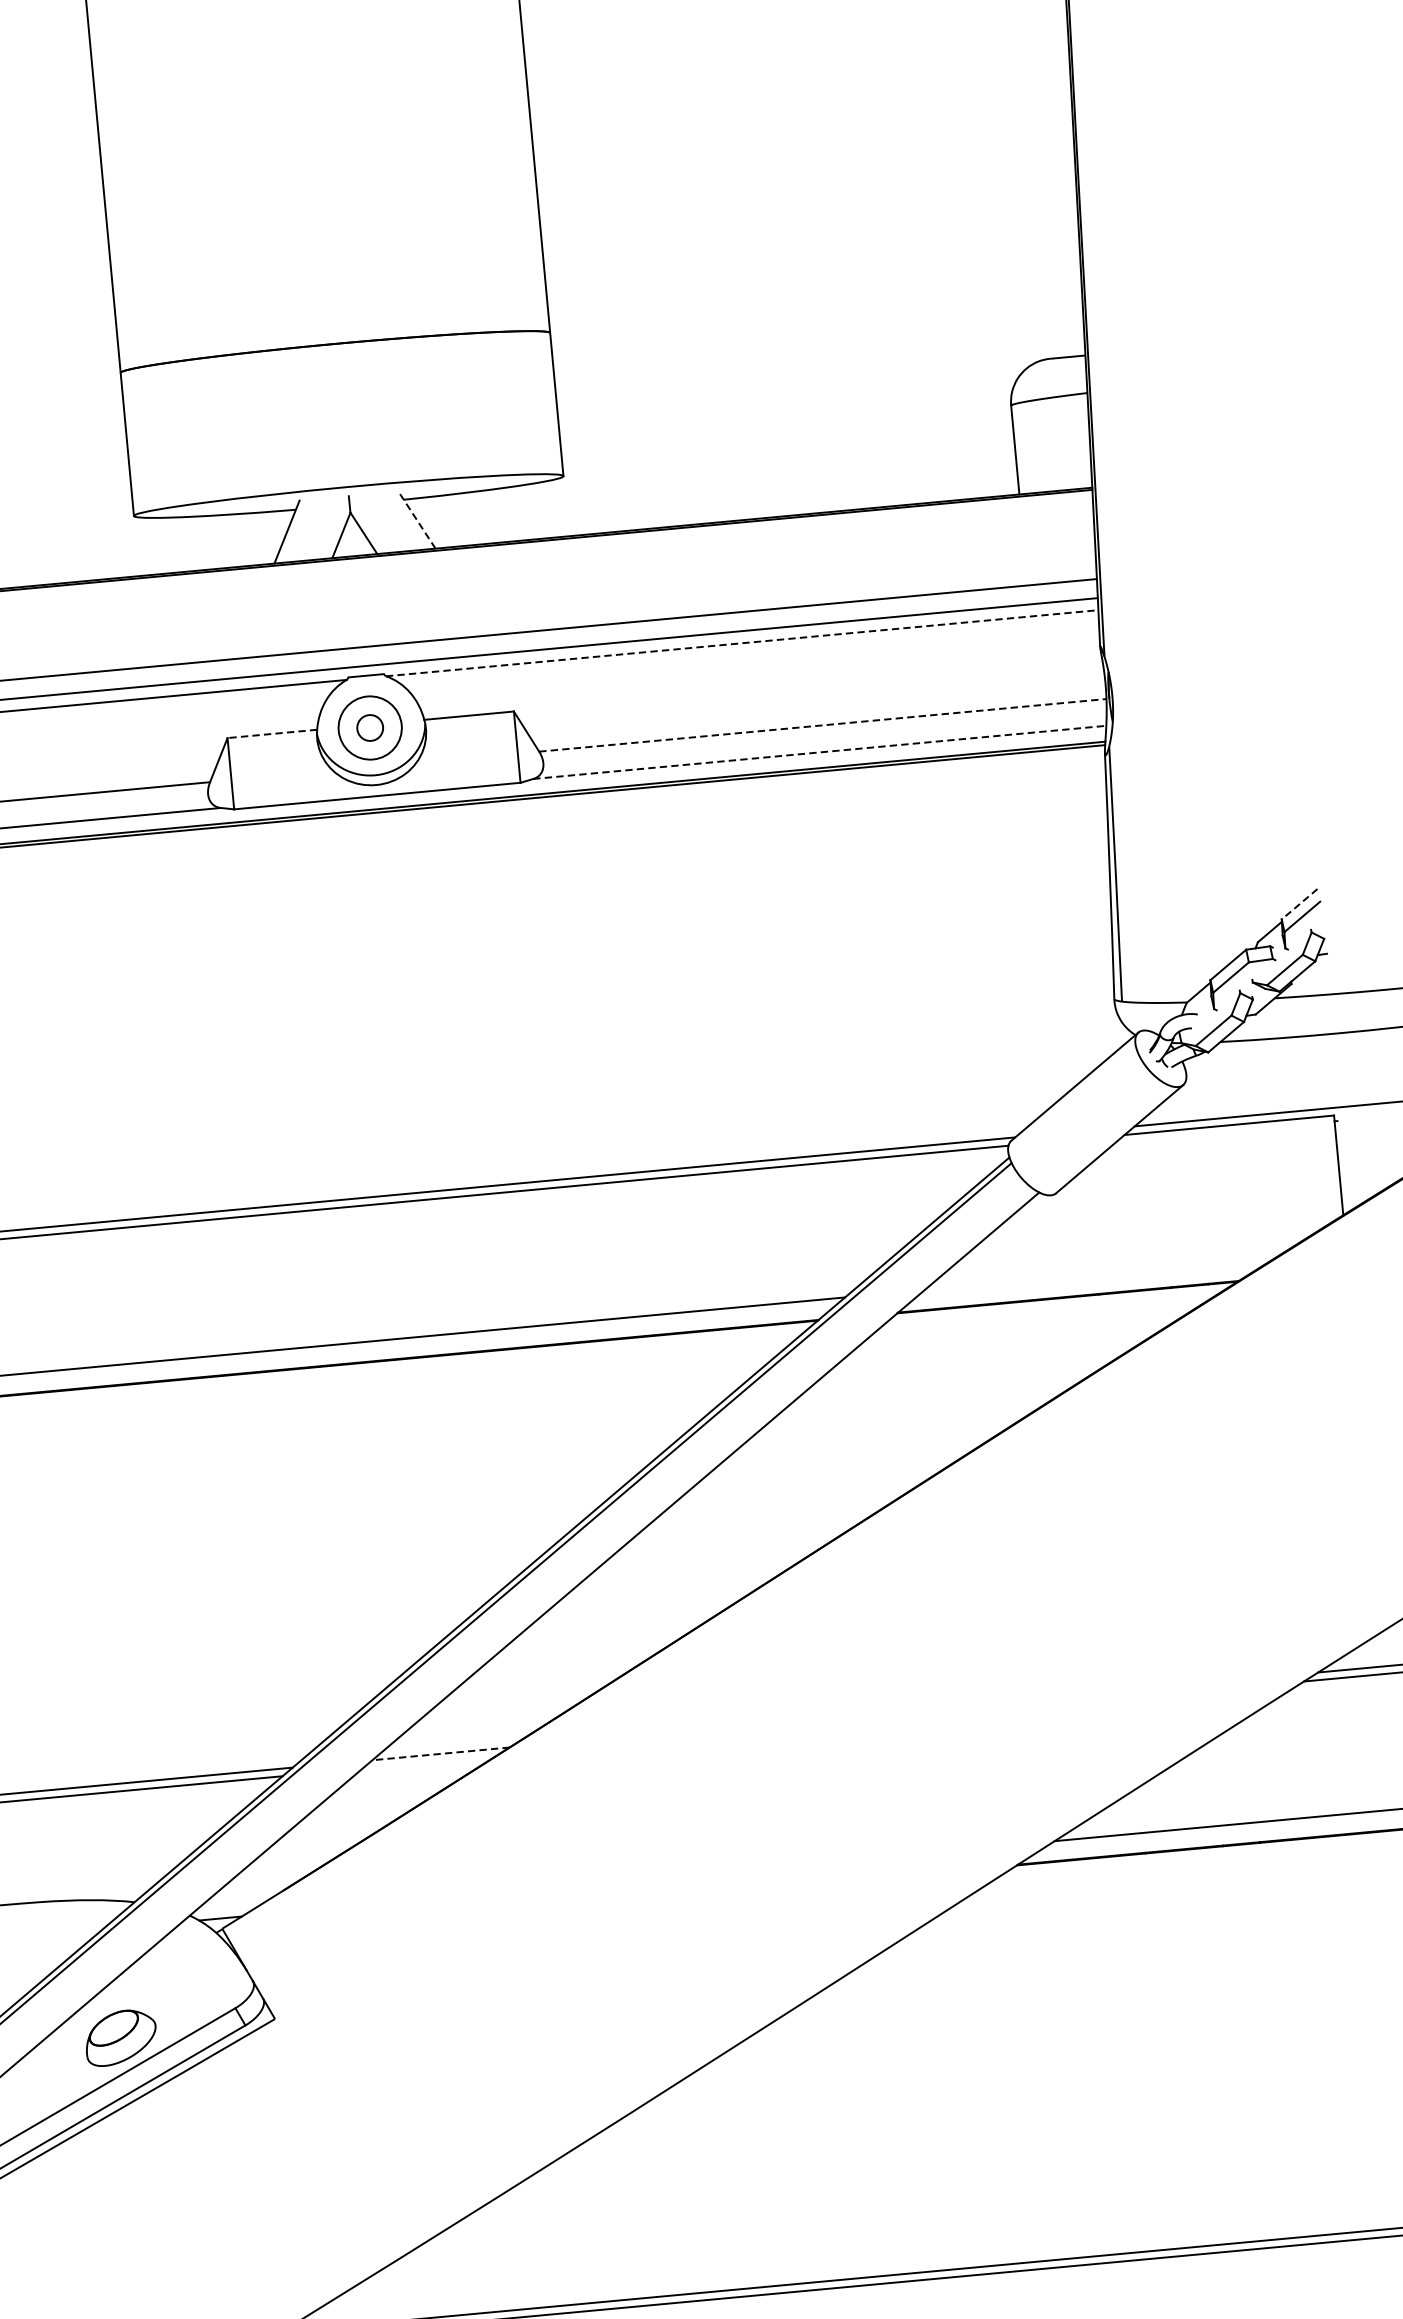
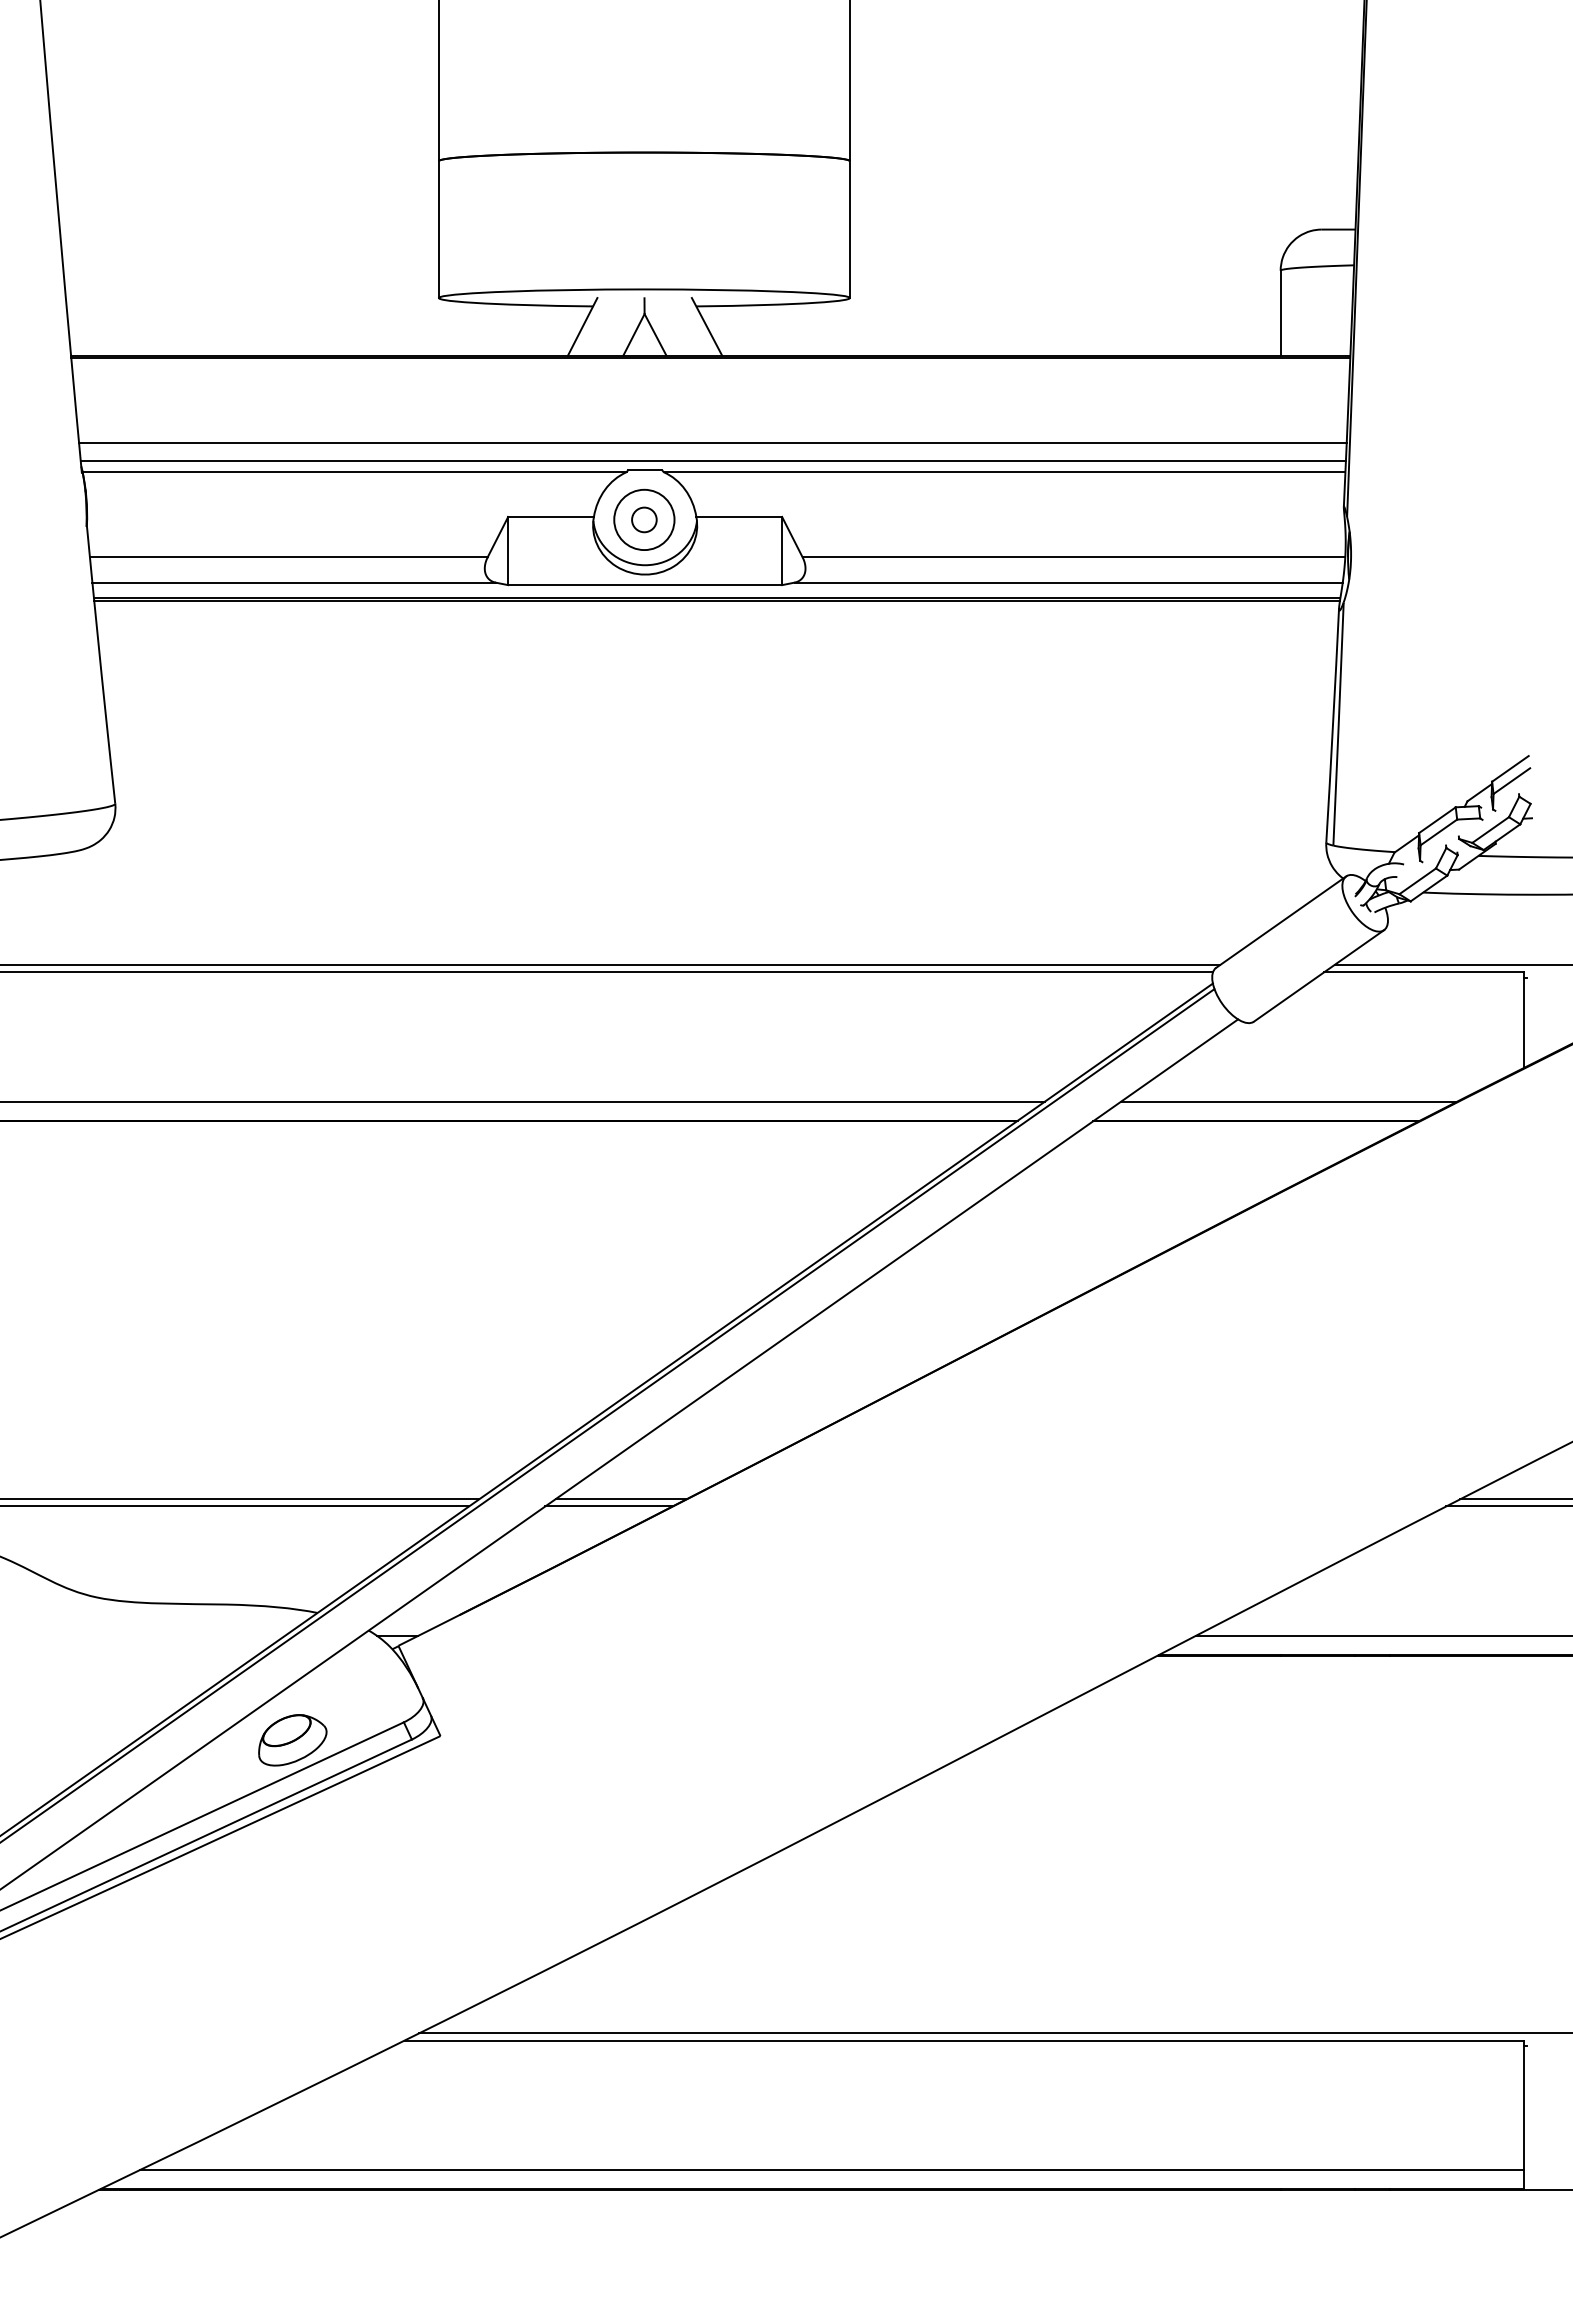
line: (417, 519) -> (707, 326), dashed -> solid
line: (742, 643) -> (1004, 472), dashed -> solid
line: (823, 725) -> (1074, 557), dashed -> solid
line: (272, 733) -> (551, 516), dashed -> solid
line: (820, 752) -> (1069, 582), dashed -> solid
line: (1299, 904) -> (1510, 769), dashed -> solid
line: (1099, 1273) -> (1288, 1101), added
line: (441, 1754) -> (621, 1499), dashed -> solid
line: (428, 1762) -> (608, 1506), added

